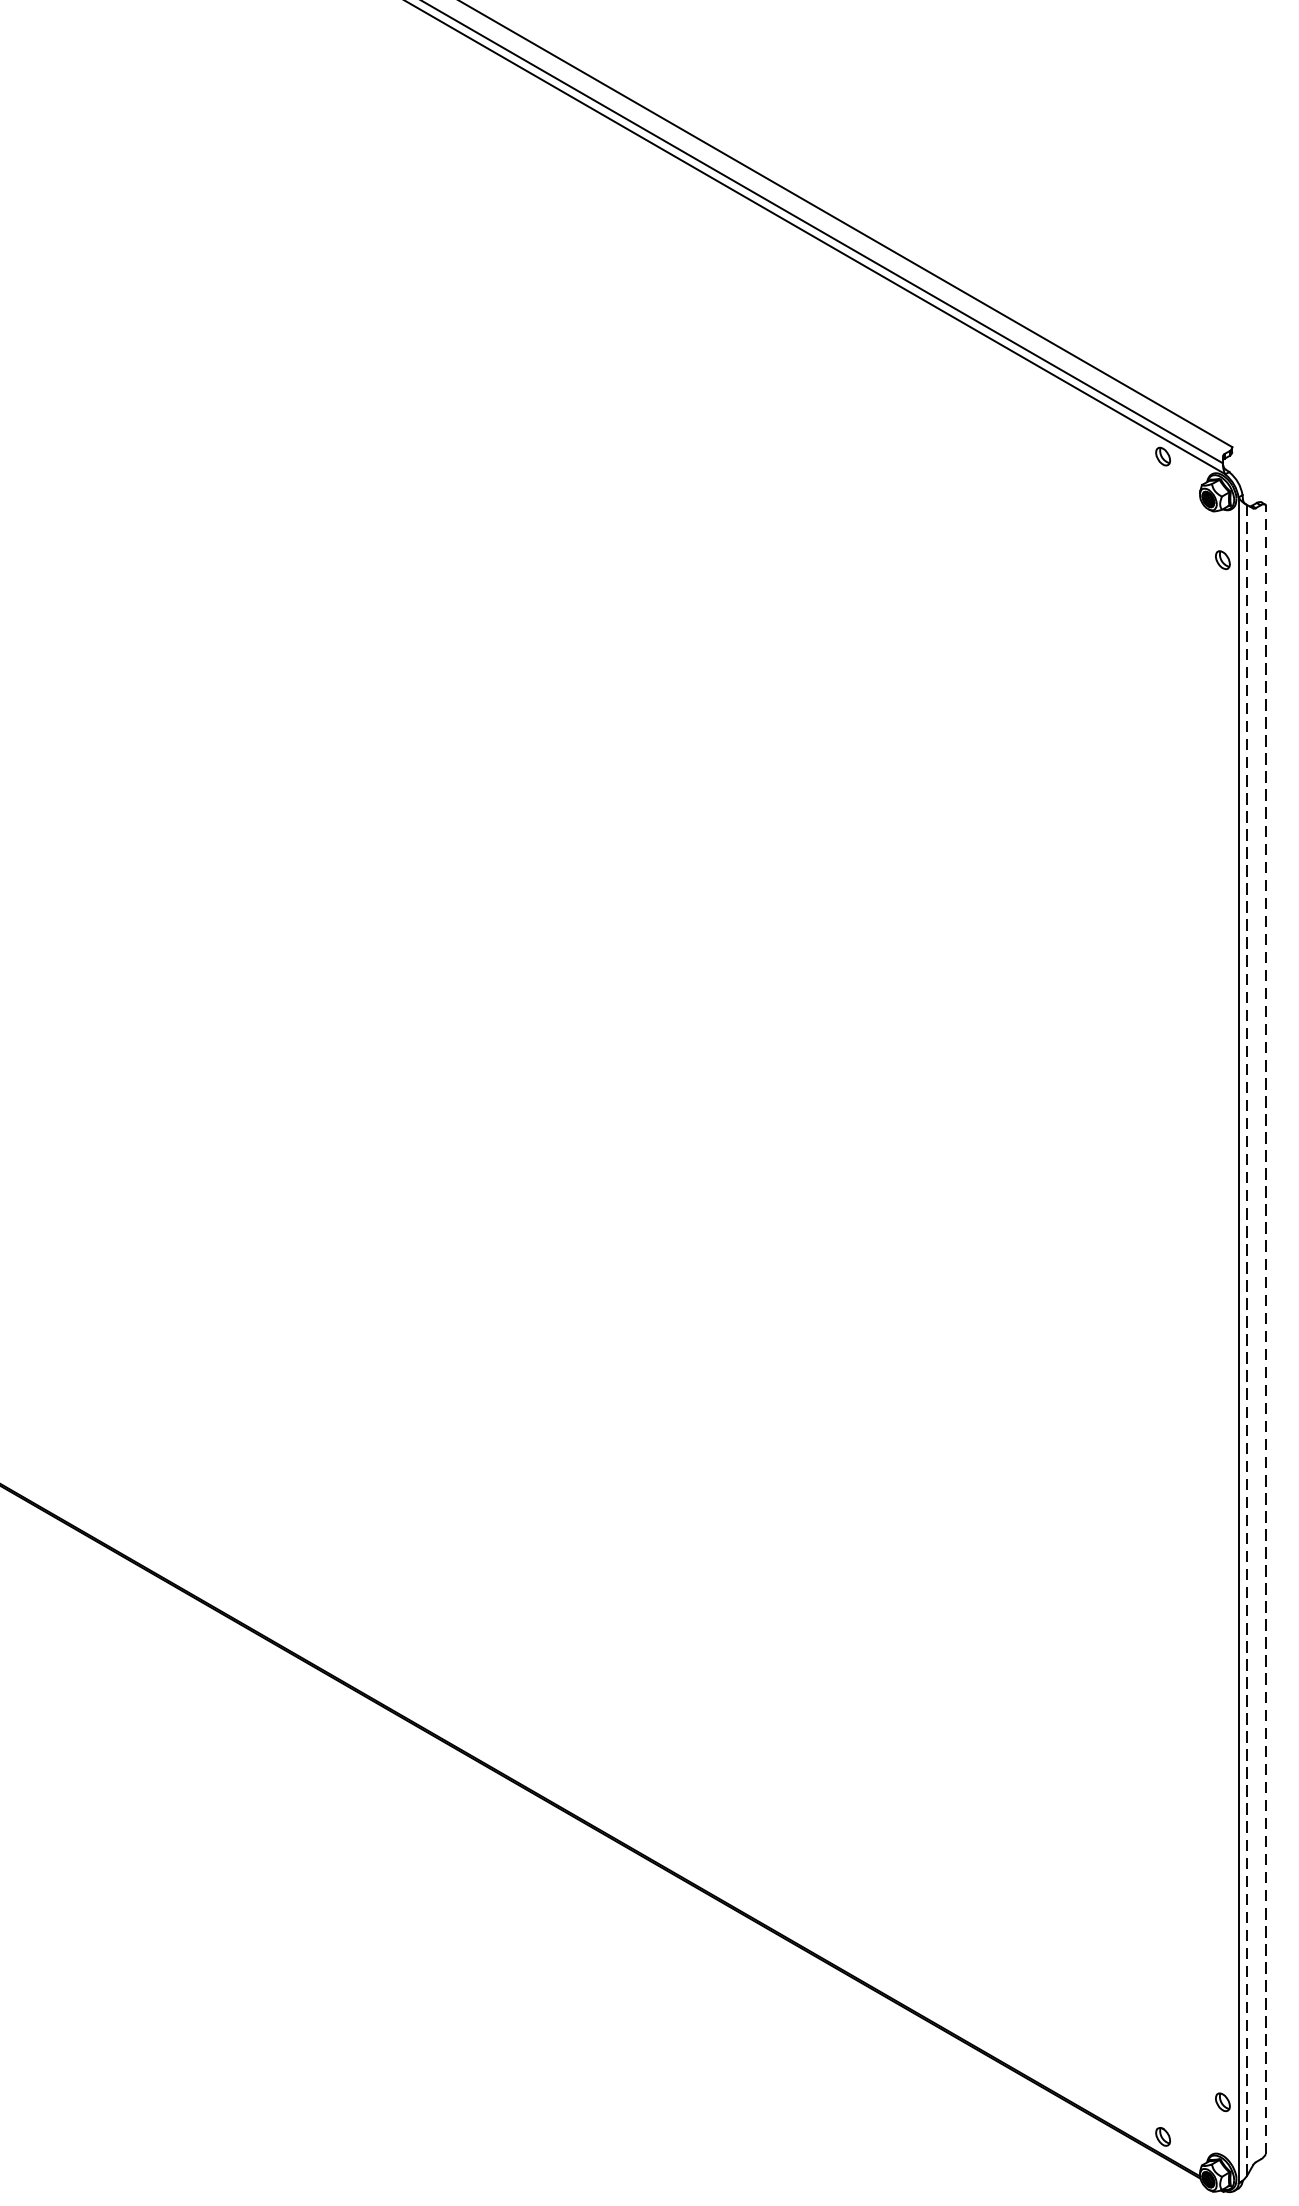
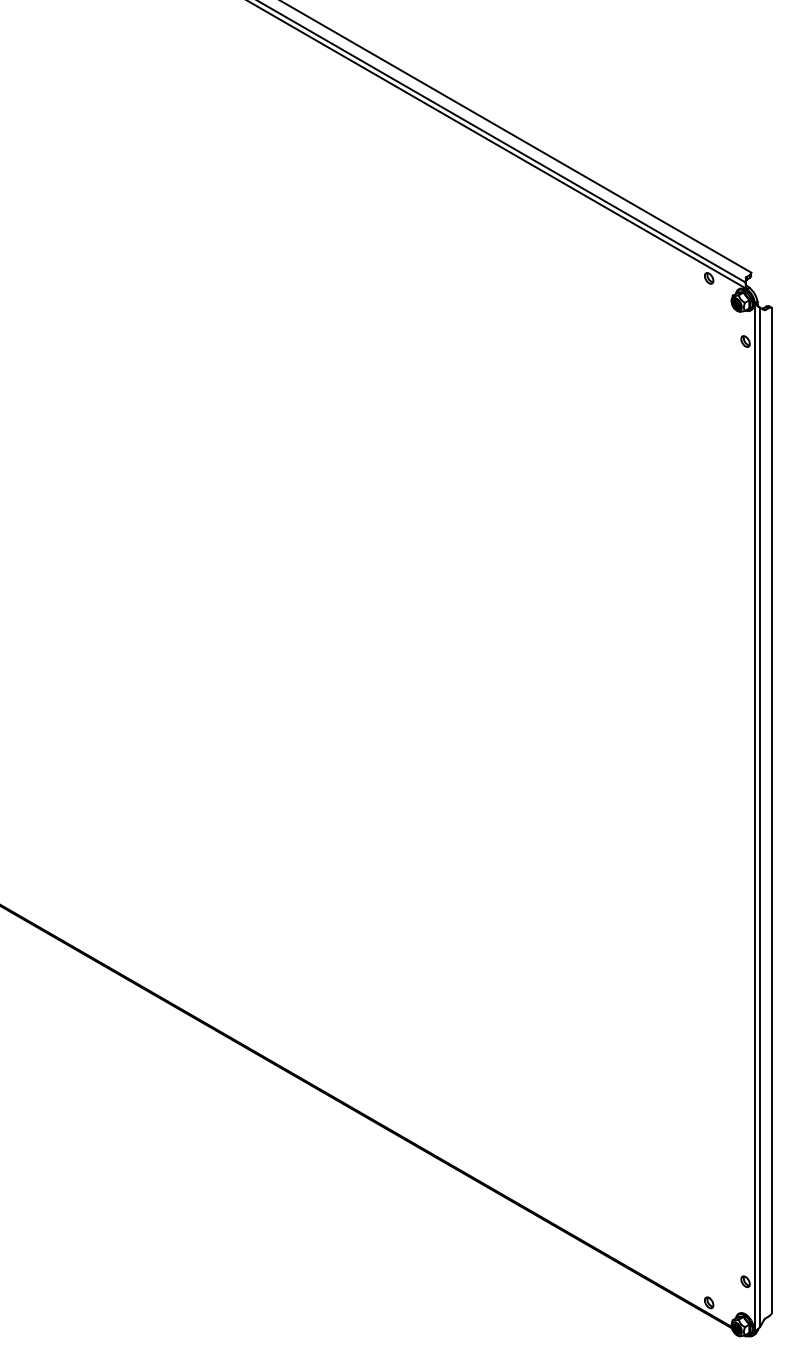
line: (1265, 1329) -> (771, 810), dashed -> solid
line: (1247, 1339) -> (760, 816), dashed -> solid

